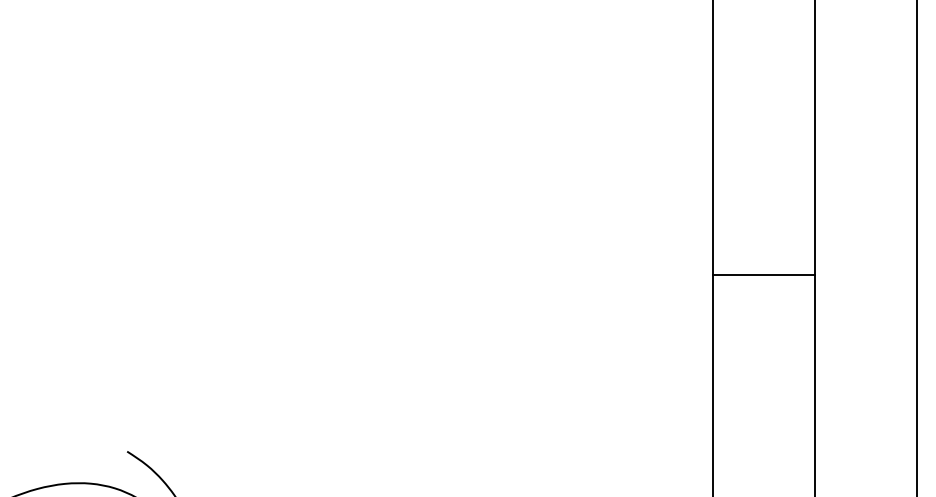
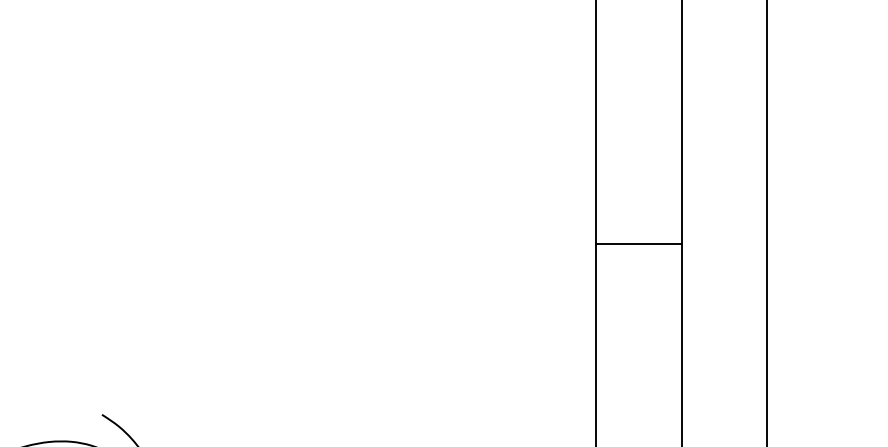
line: (763, 275) -> (638, 244), moved

